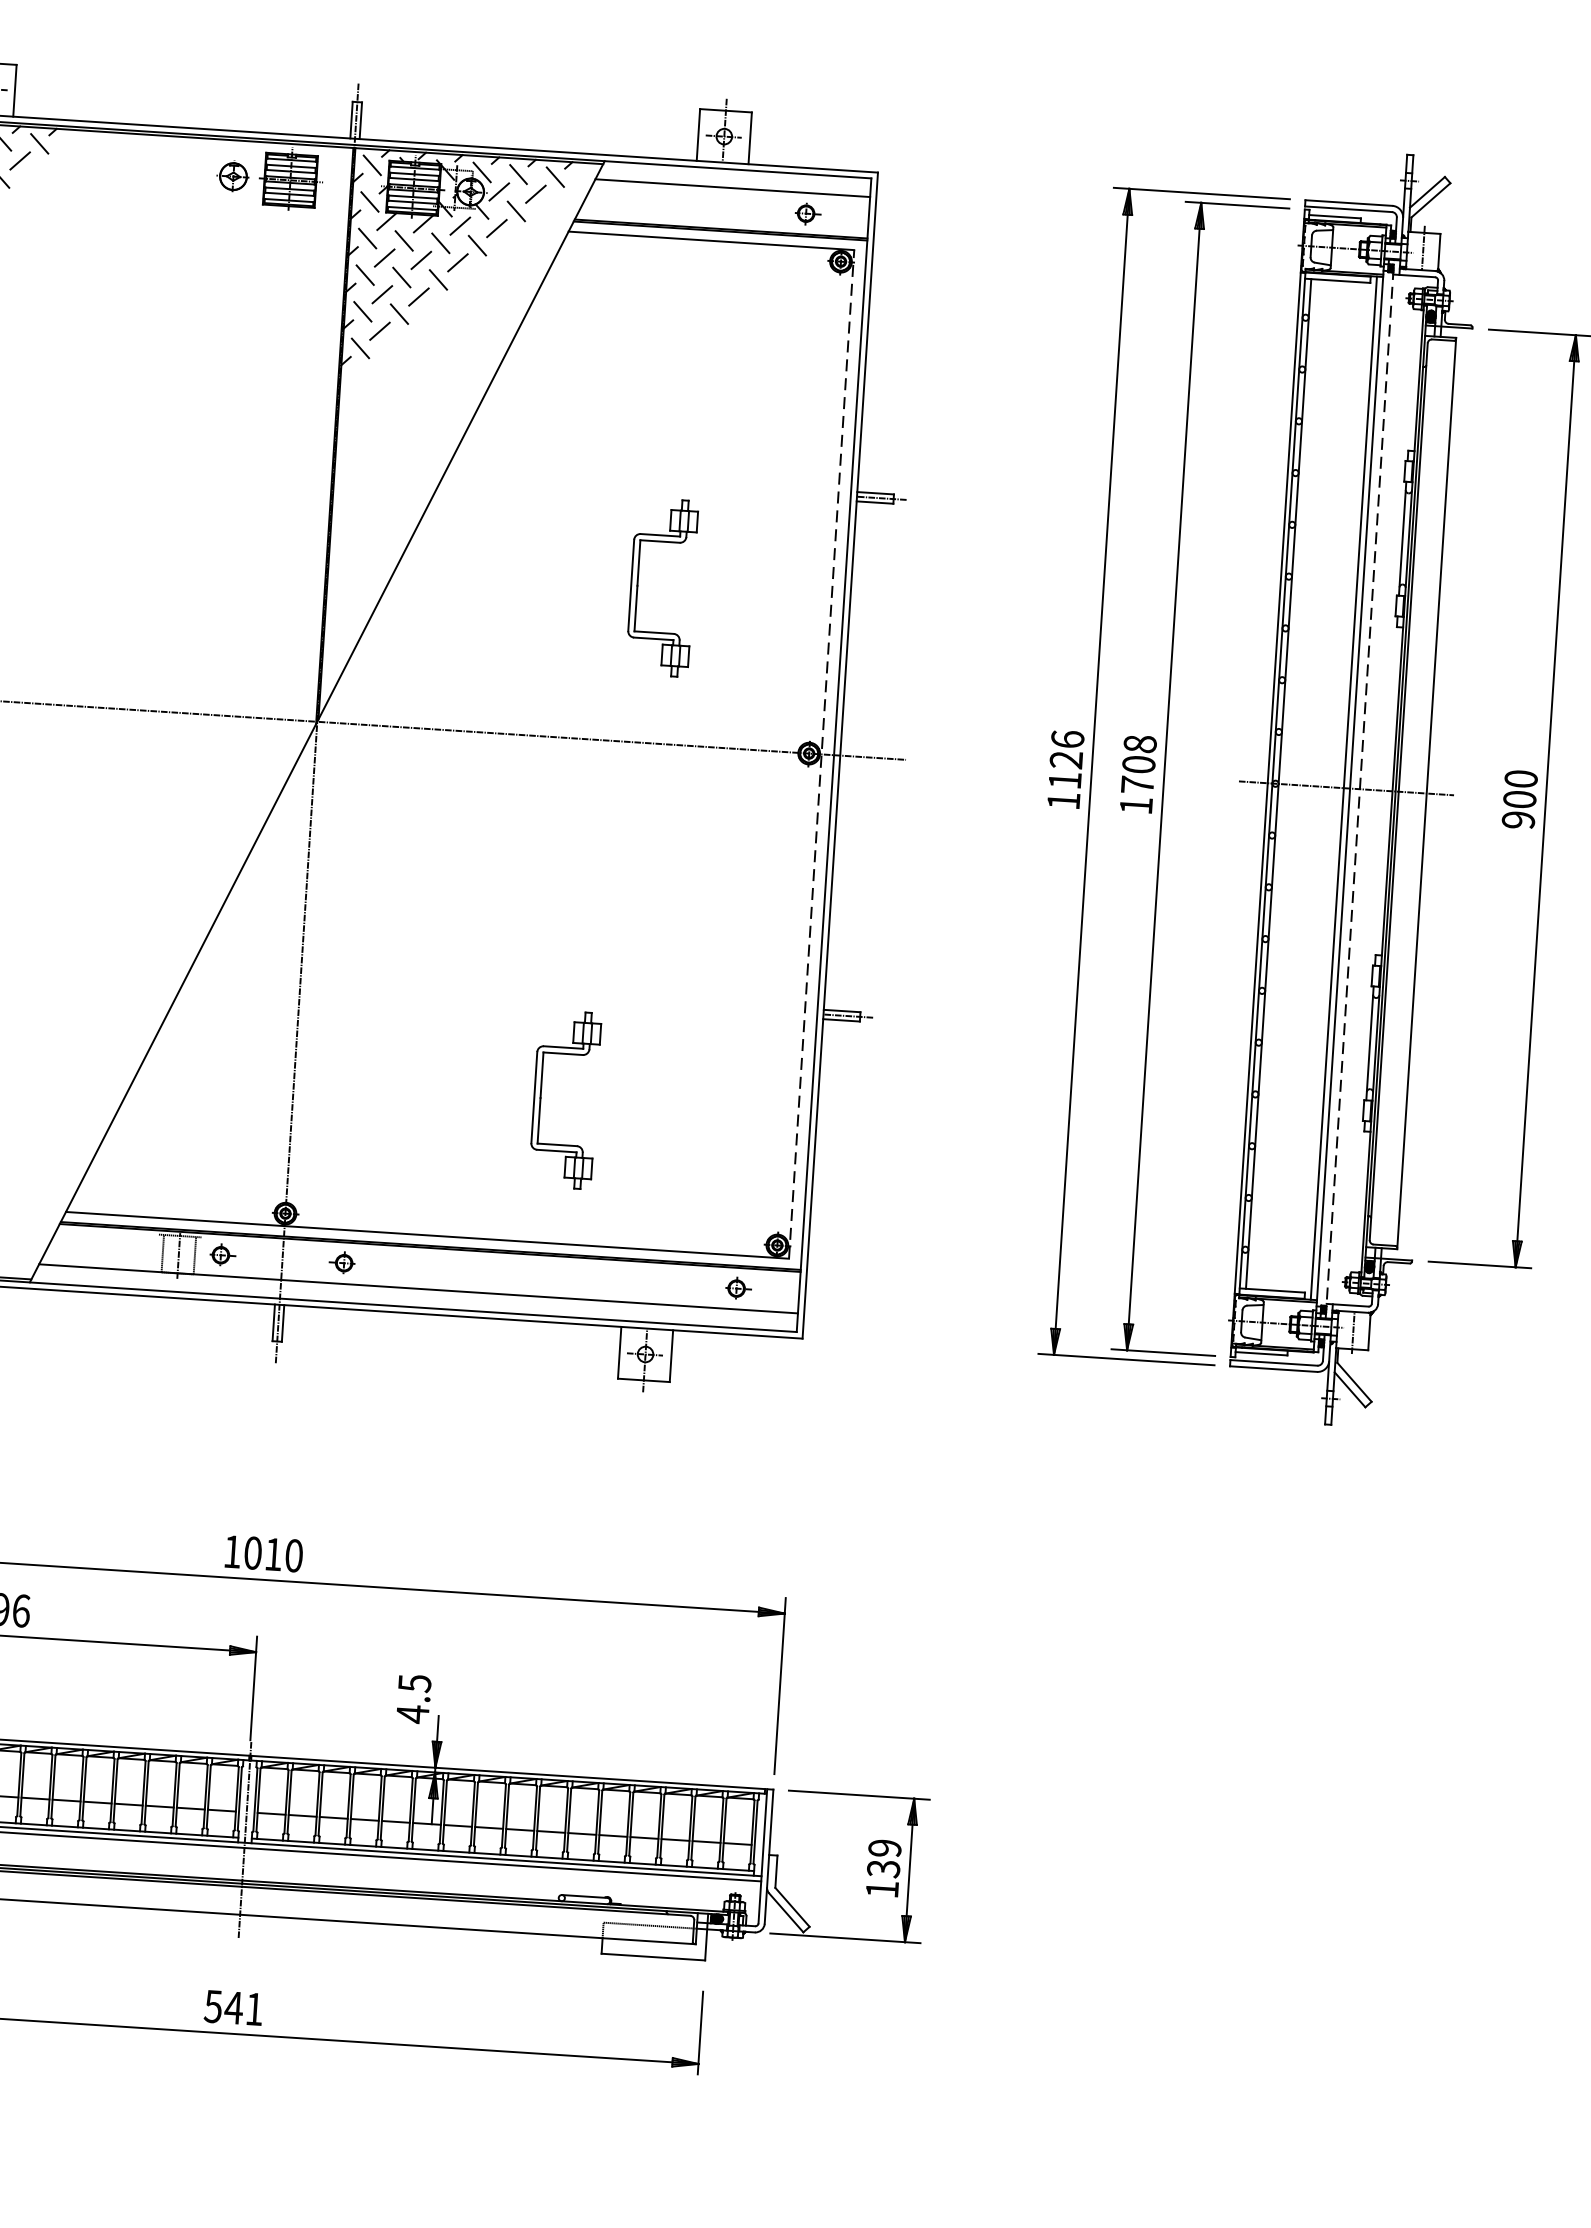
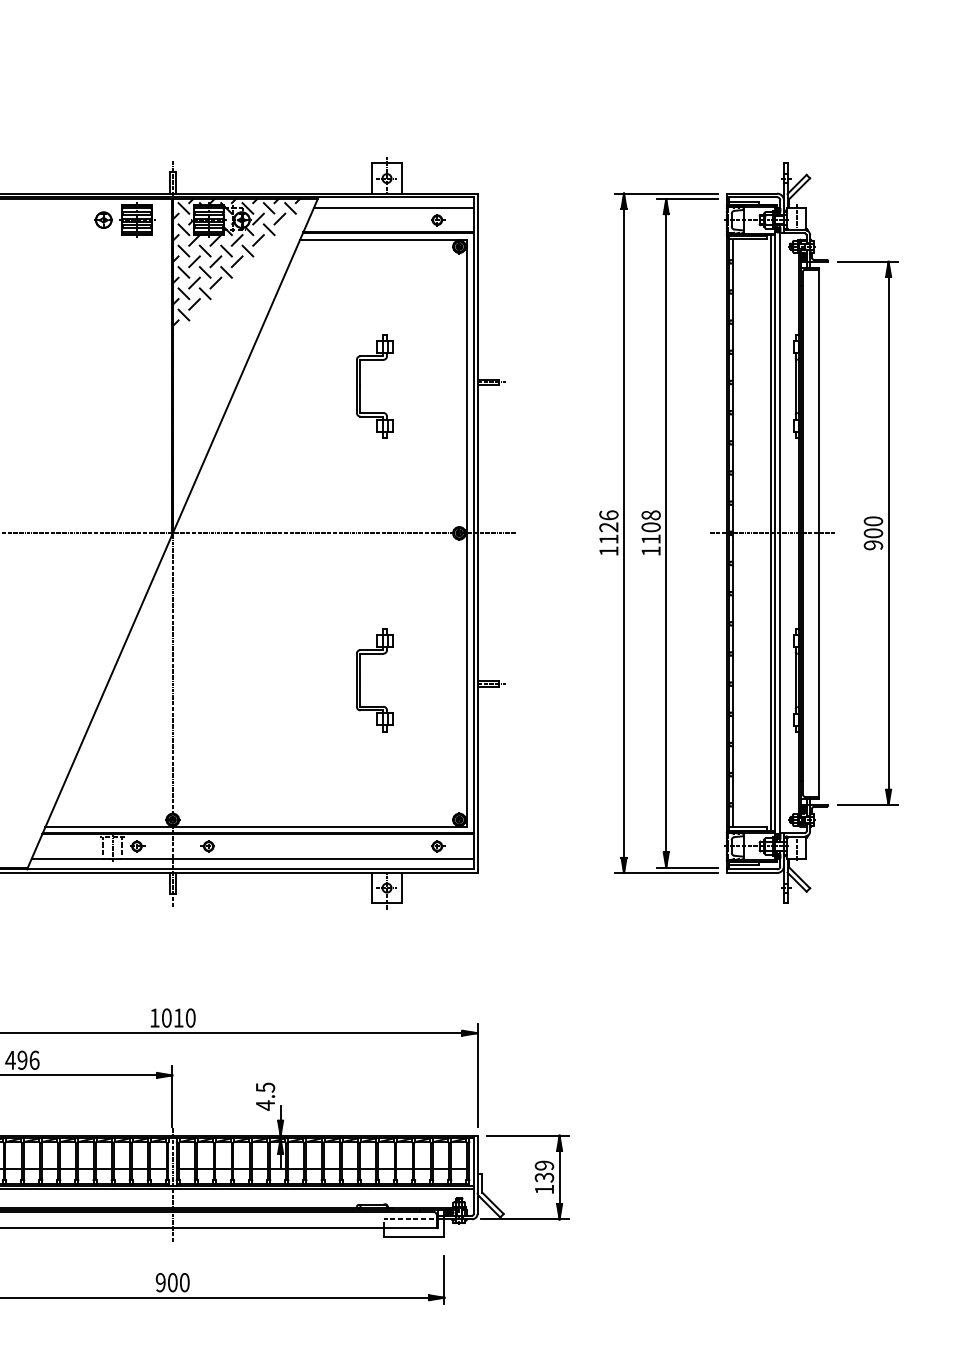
part: (637, 585) -> (360, 386), moved
line: (821, 754) -> (466, 533), dashed -> solid
text: (1136, 785) -> (650, 539), 1708 -> 1108
line: (1360, 787) -> (780, 532), dashed -> solid
part: (540, 1098) -> (360, 680), moved
text: (233, 2007) -> (172, 1282), 541 -> 900

